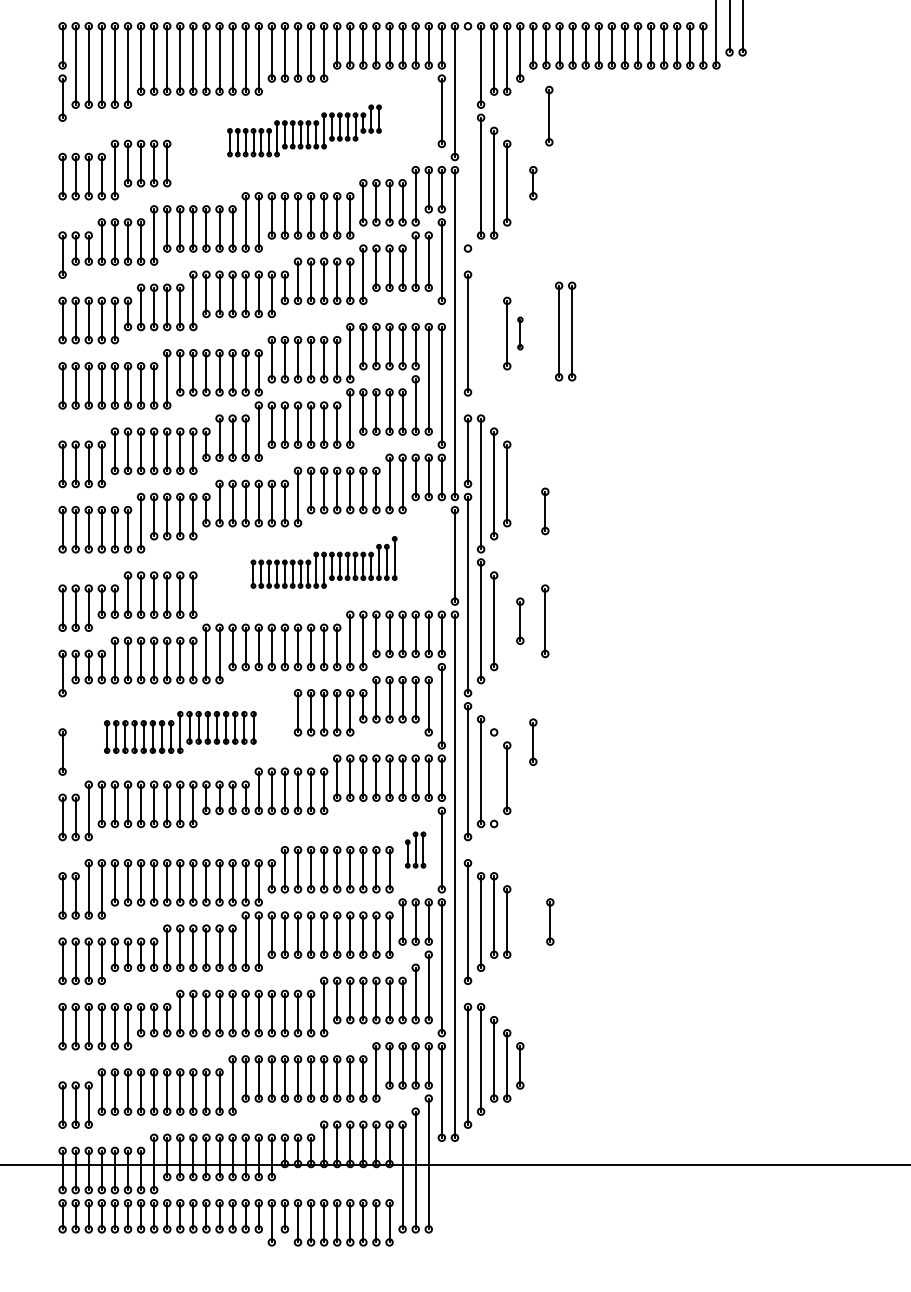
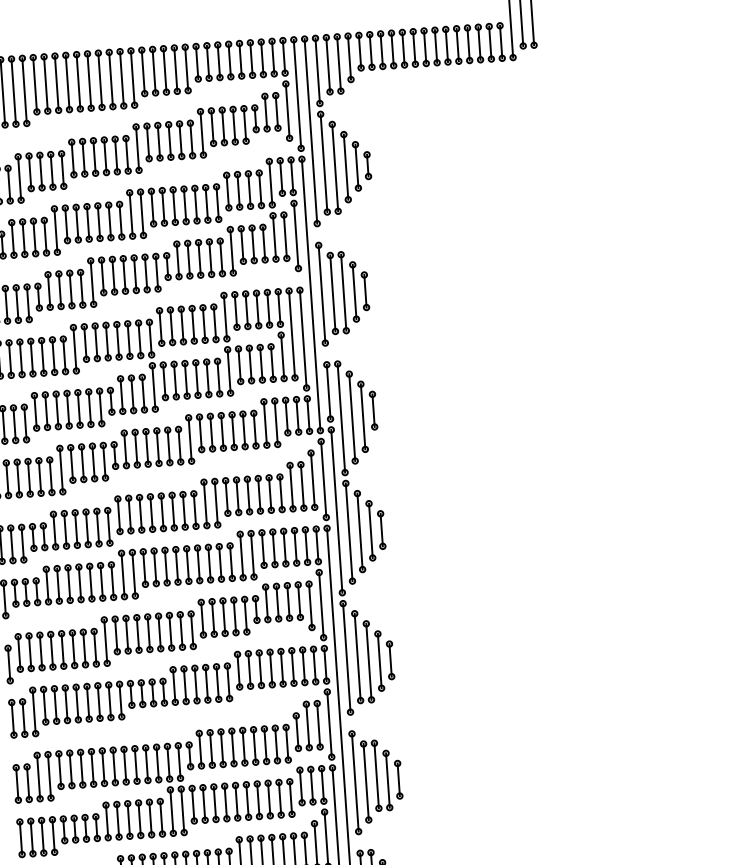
part: (549, 115) -> (357, 165), moved
part: (304, 130) -> (174, 134), size x1.67
line: (468, 137) -> (311, 131), added
part: (565, 331) -> (338, 293), moved
part: (520, 333) -> (365, 291), size x1.43
part: (545, 511) -> (373, 410), moved
part: (323, 562) -> (215, 492), size x1.67
part: (545, 621) -> (371, 530), moved
part: (180, 732) -> (105, 641), size x1.43
part: (533, 741) -> (390, 659), moved
line: (494, 777) -> (369, 661), added
part: (415, 849) -> (307, 725), size x1.67
part: (550, 921) -> (398, 779), moved

